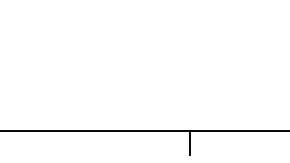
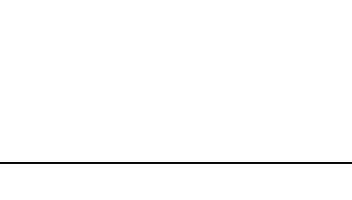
line: (189, 142) -> (216, 177), removed

